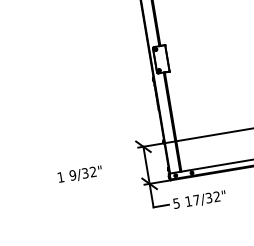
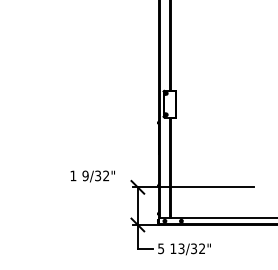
text: (79, 174) -> (92, 176), moved
text: (196, 199) -> (181, 248), 17/32" -> 13/32"

